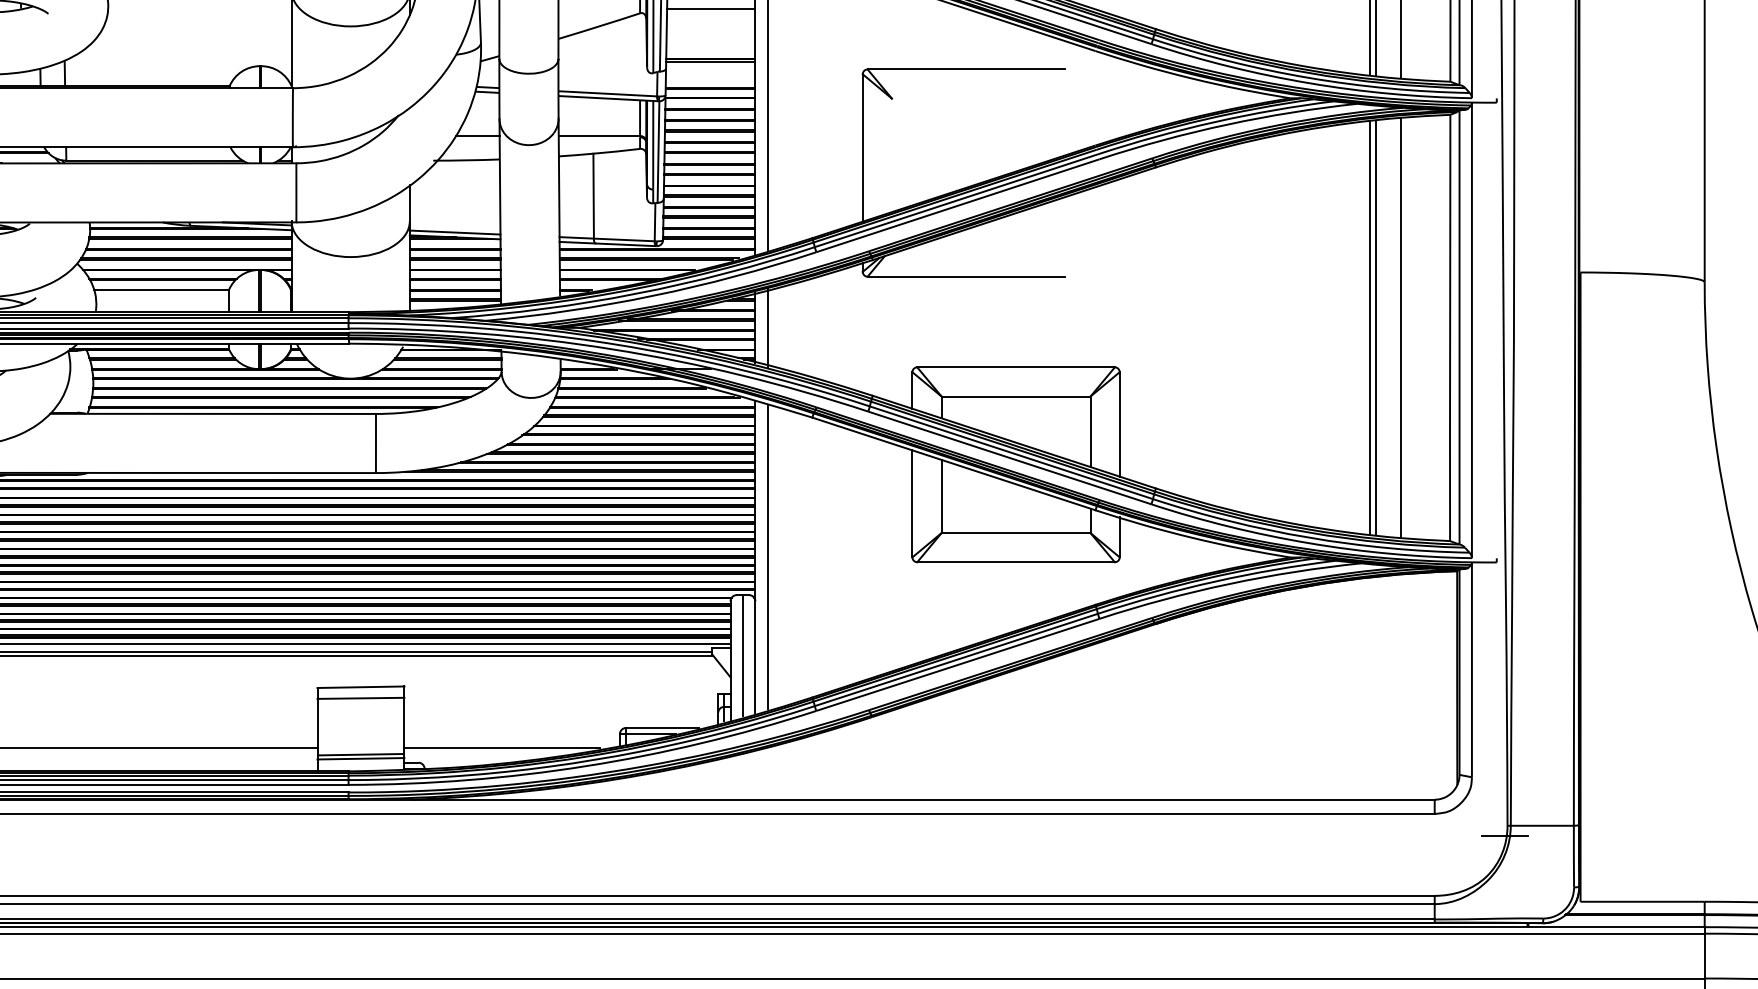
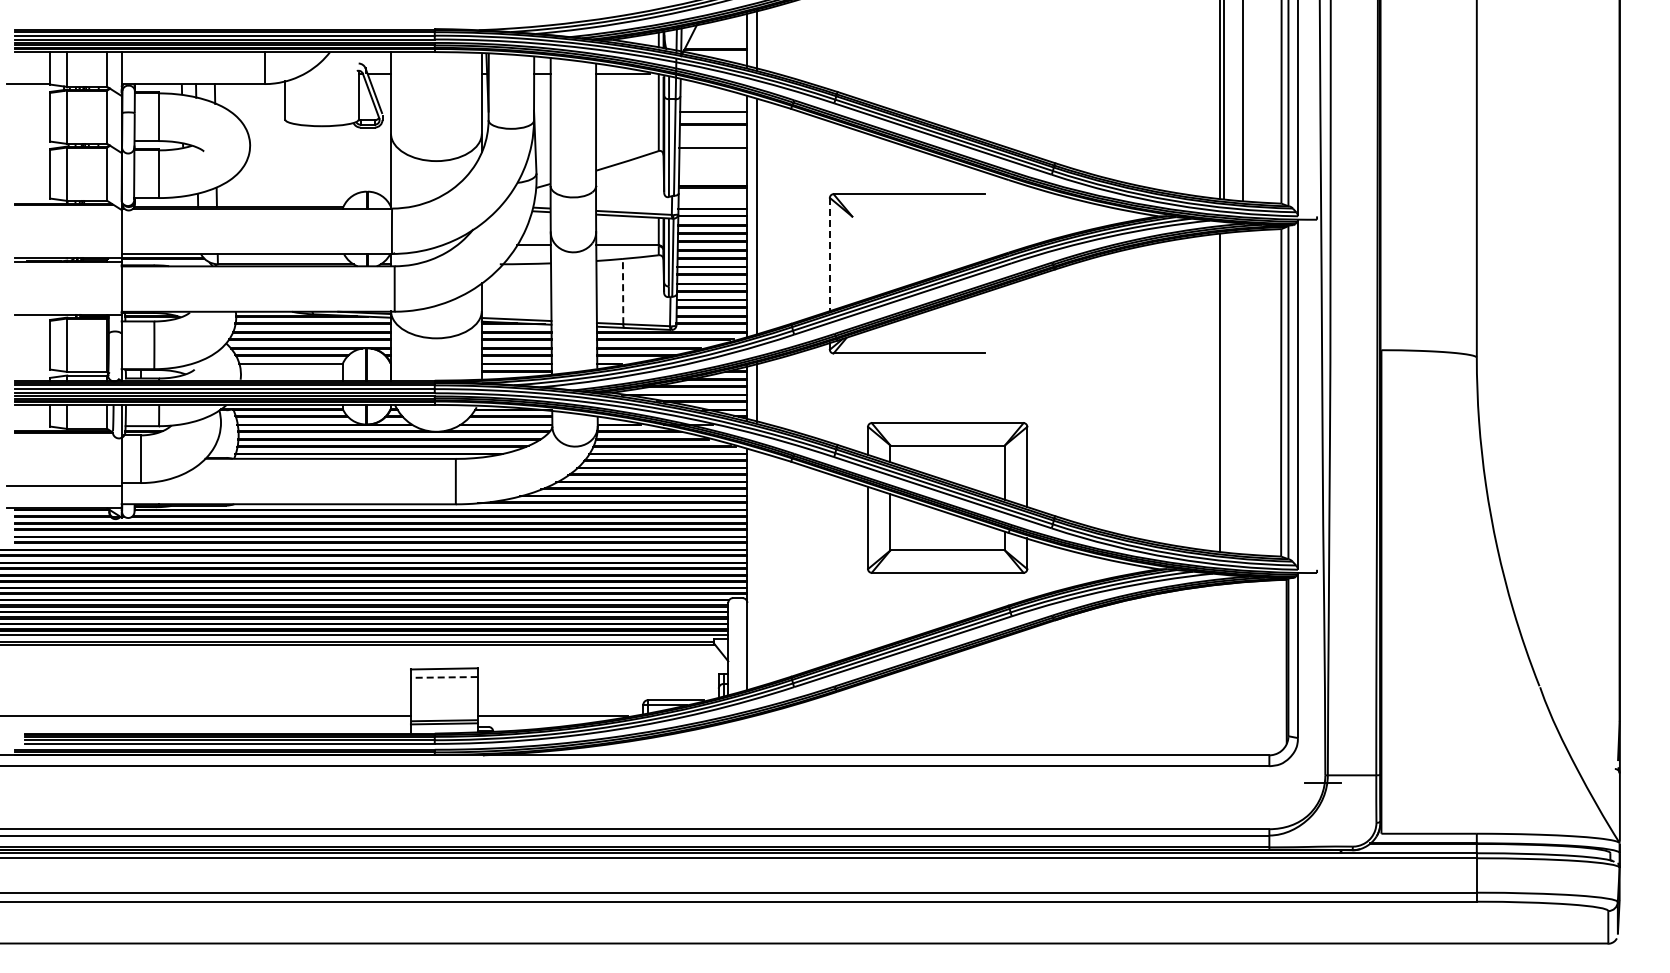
line: (862, 147) -> (829, 254), solid -> dashed
line: (594, 196) -> (623, 291), solid -> dashed
line: (1376, 327) -> (1224, 392), removed
line: (1401, 327) -> (1243, 392), removed
line: (767, 556) -> (756, 568), removed
line: (742, 655) -> (737, 644), removed
line: (359, 698) -> (443, 677), solid -> dashed

